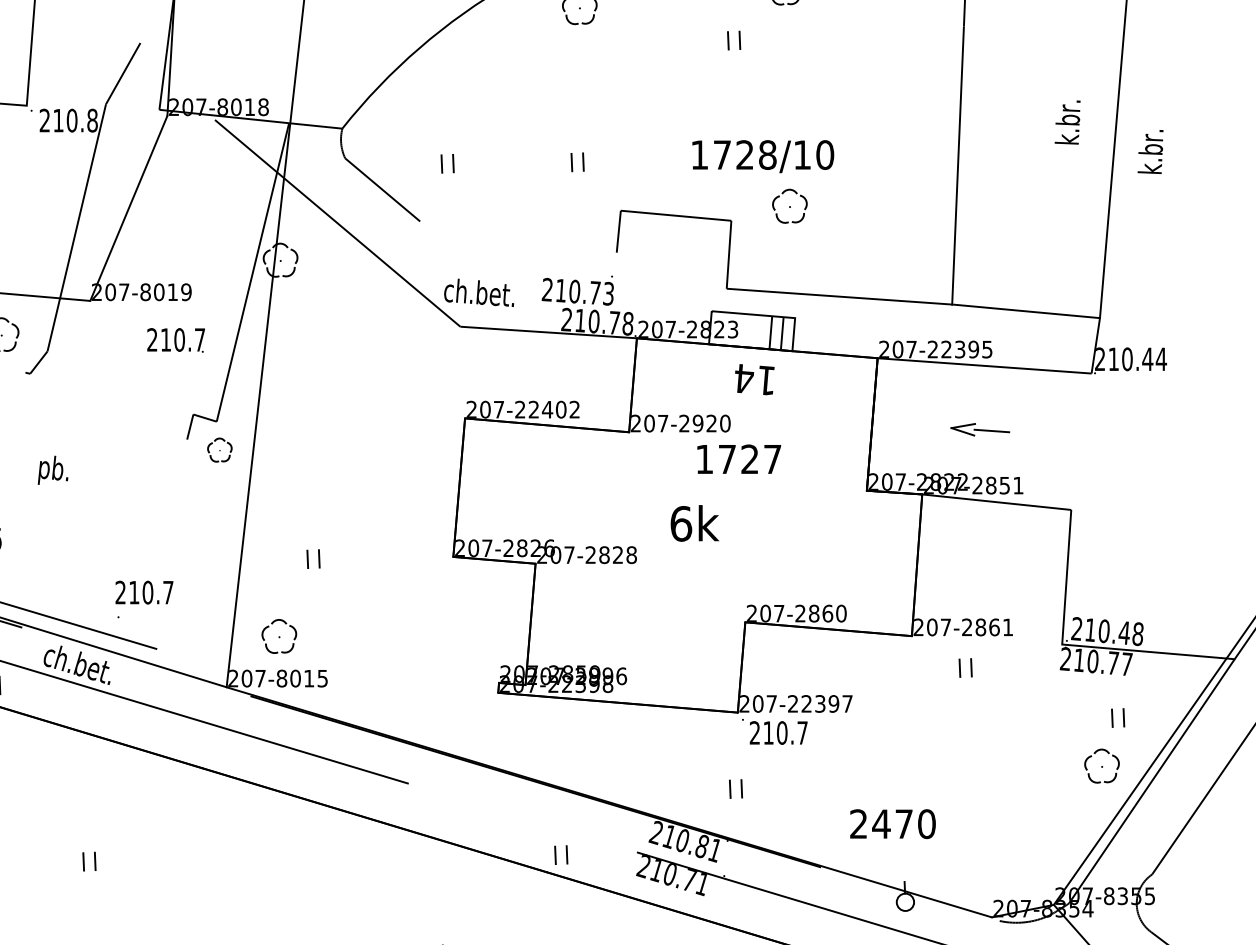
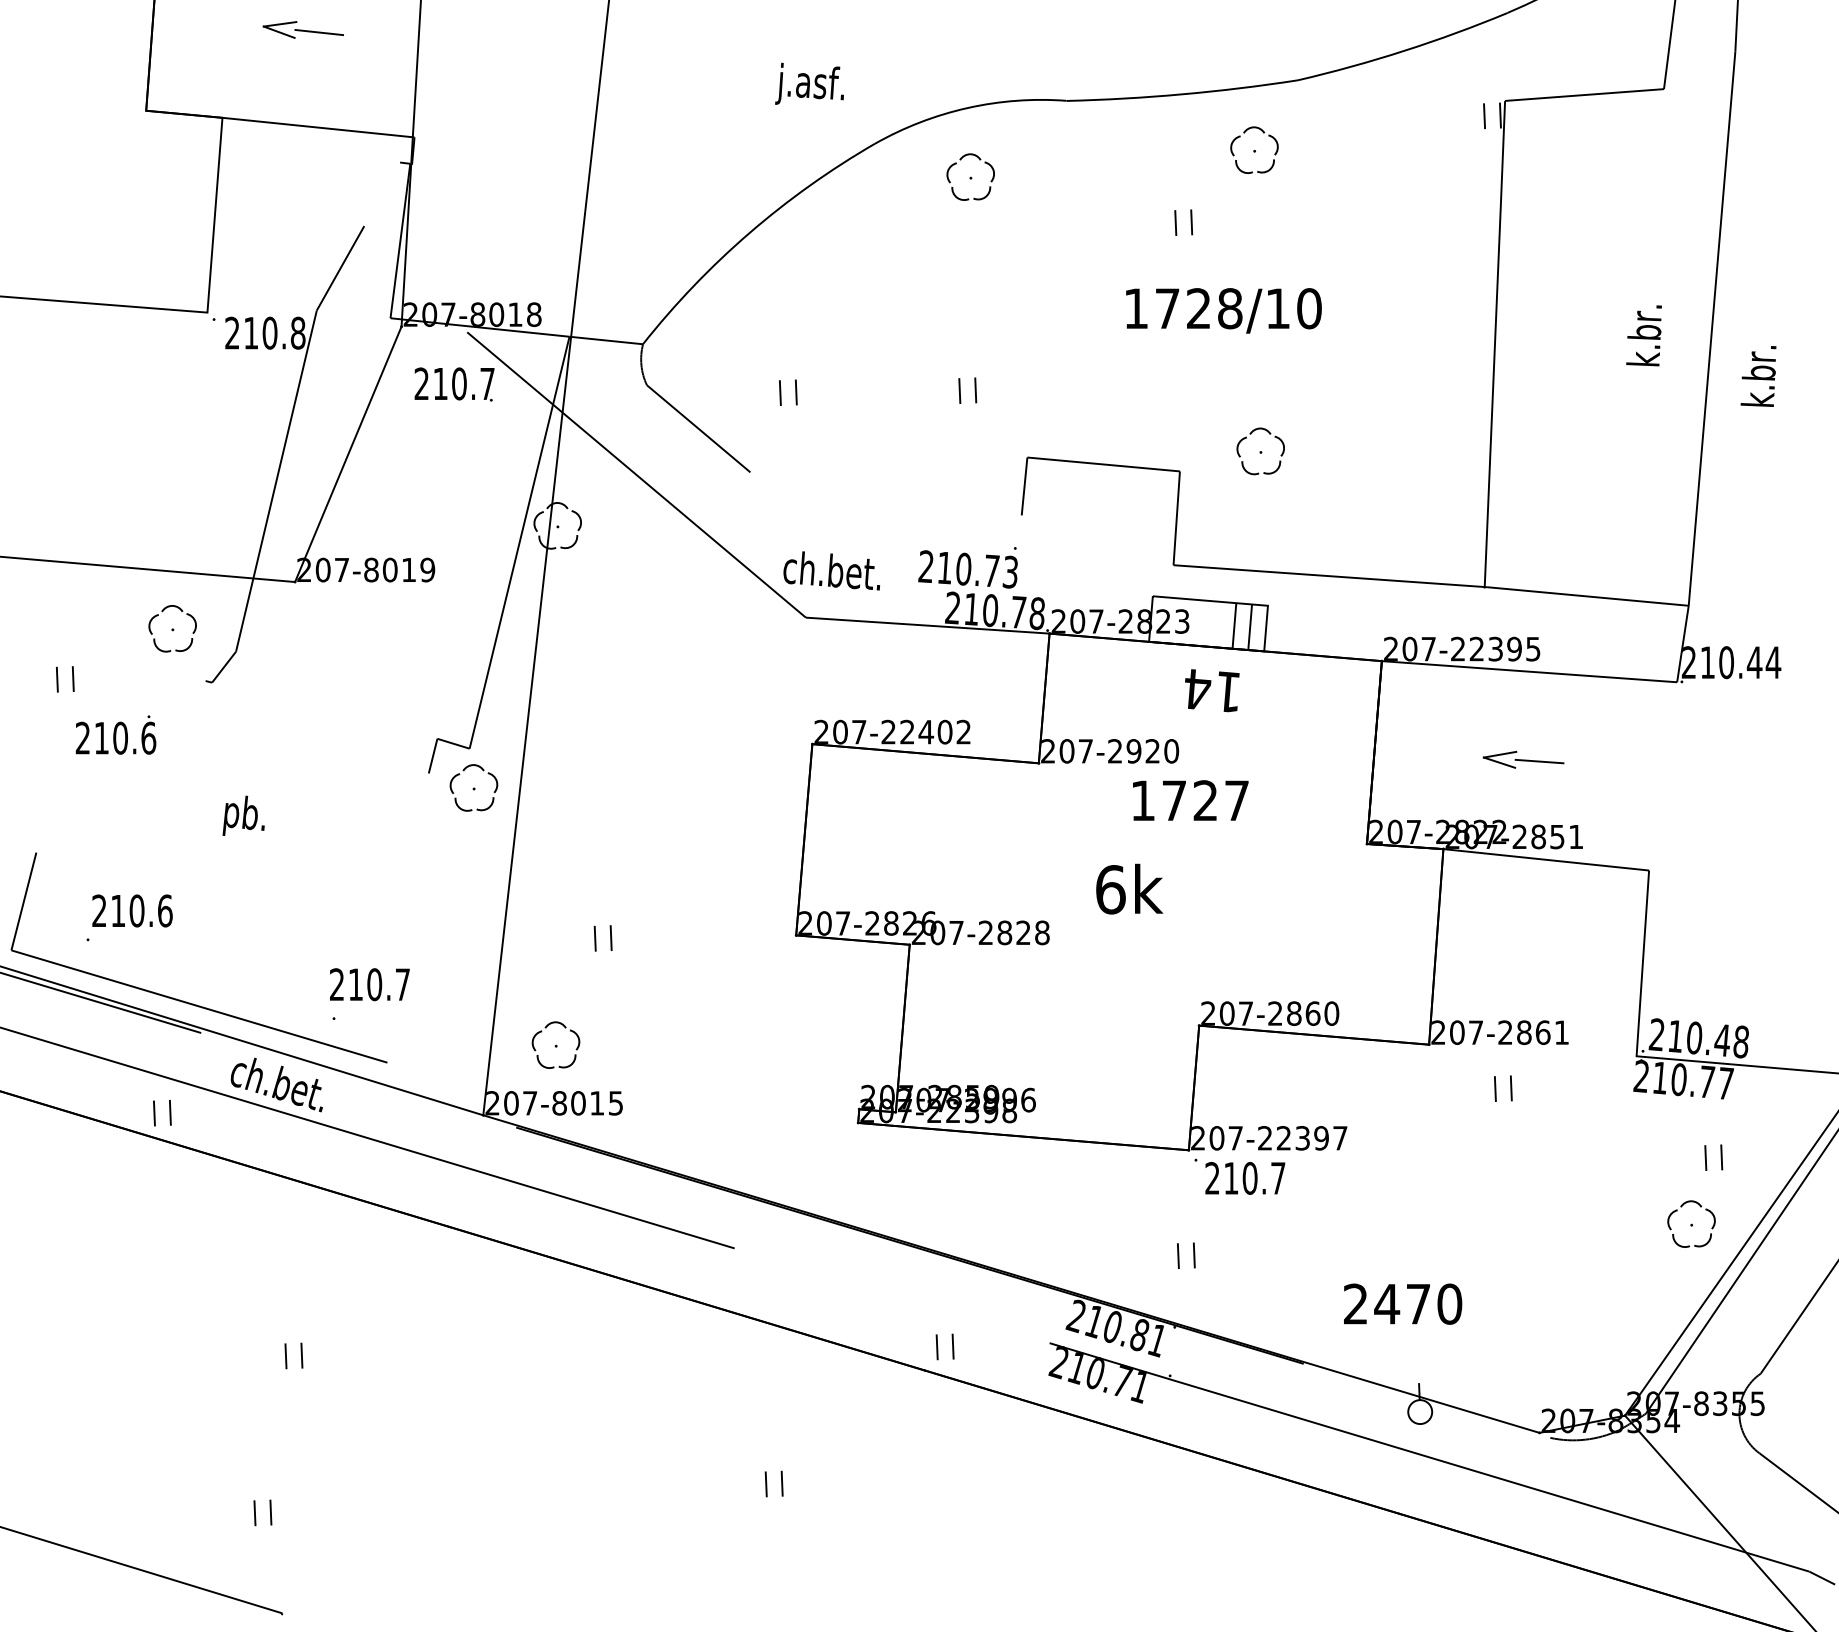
text: (762, 156) -> (1223, 310), moved
text: (176, 340) -> (454, 384), moved
part: (219, 449) -> (473, 787), size x1.43

